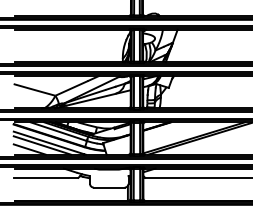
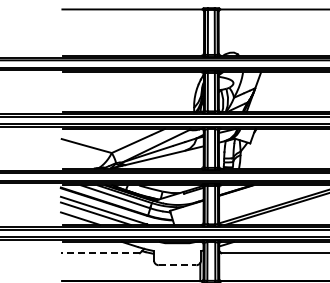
line: (45, 178) -> (99, 253), solid -> dashed
line: (109, 187) -> (177, 265), solid -> dashed

